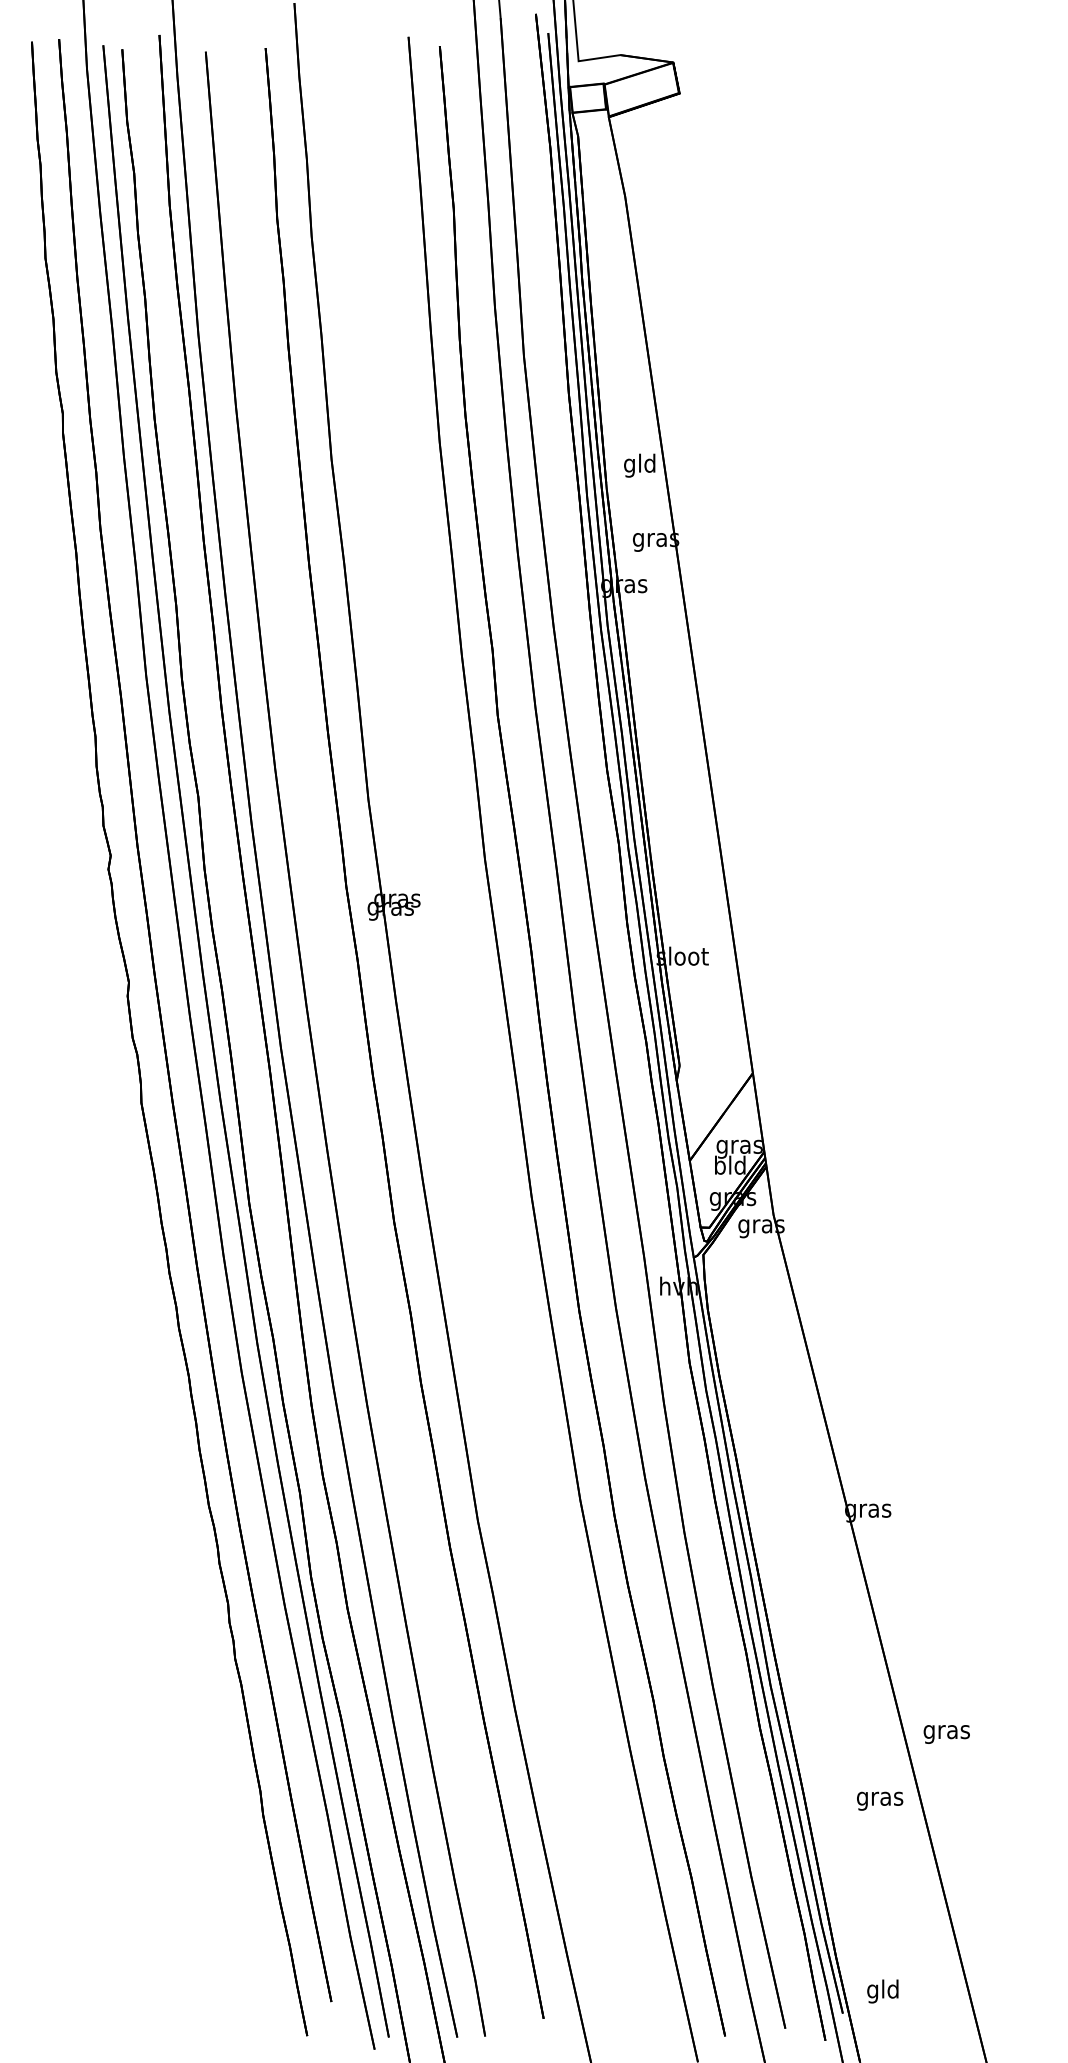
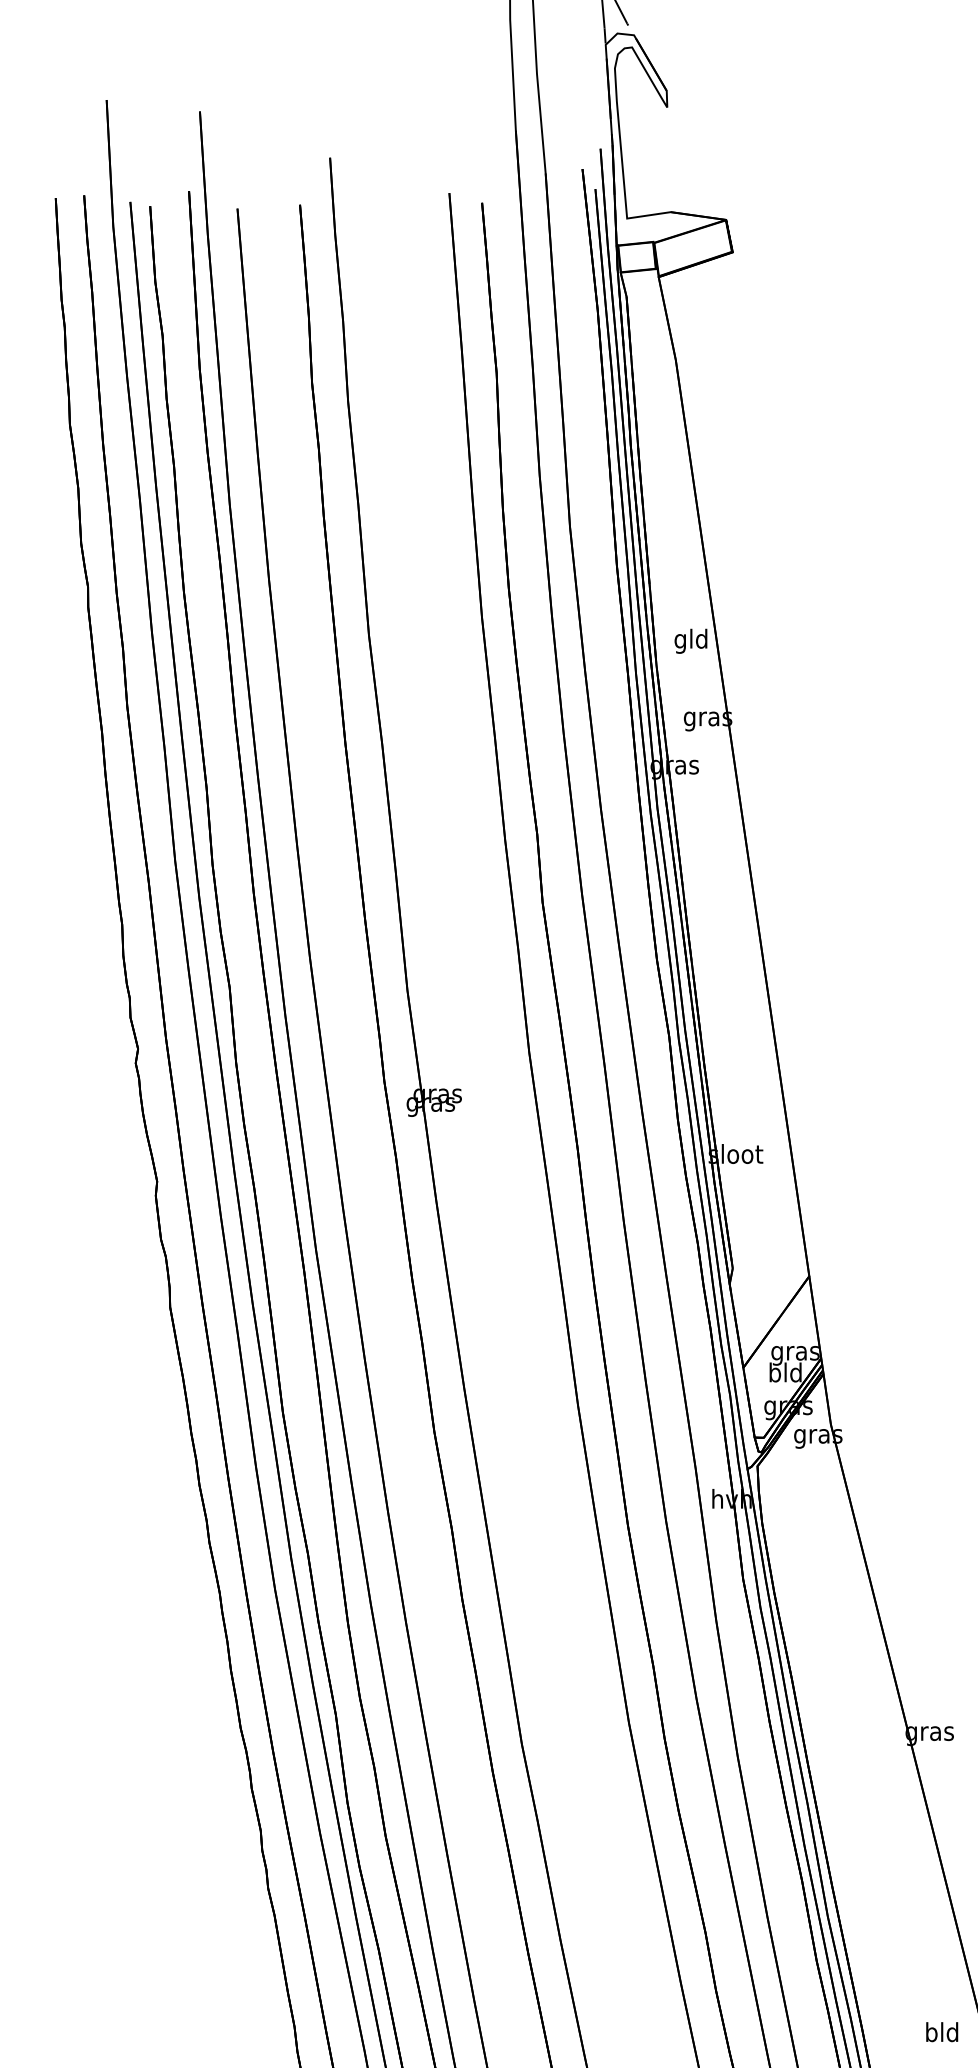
text: (880, 1798) -> (942, 2034), gras -> bld

